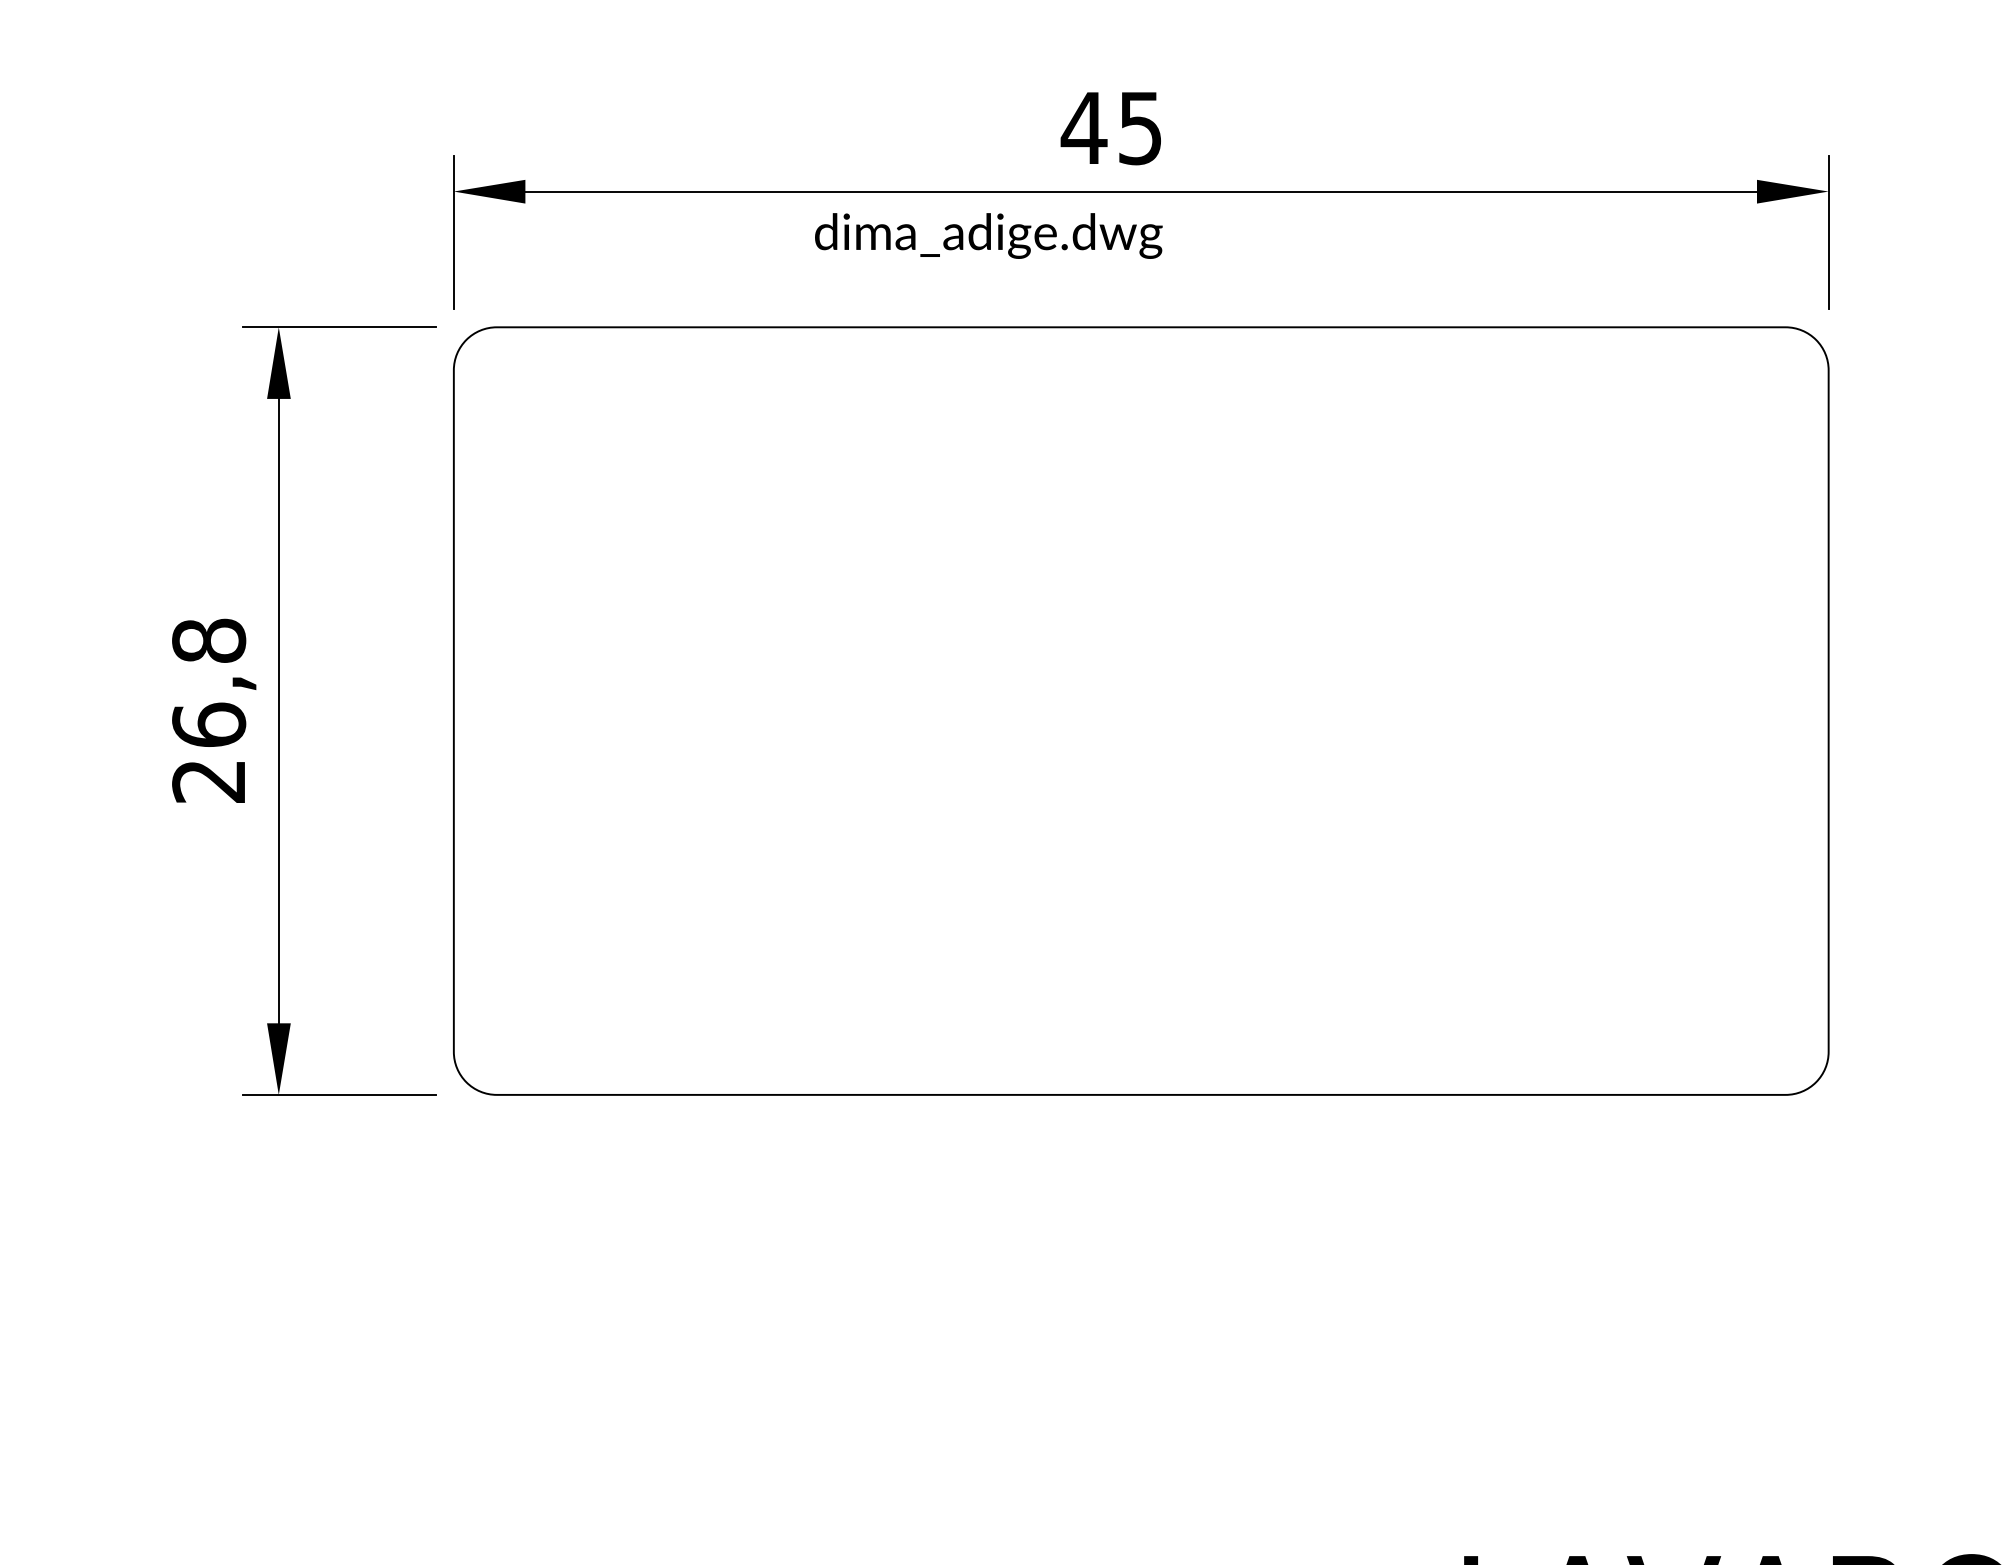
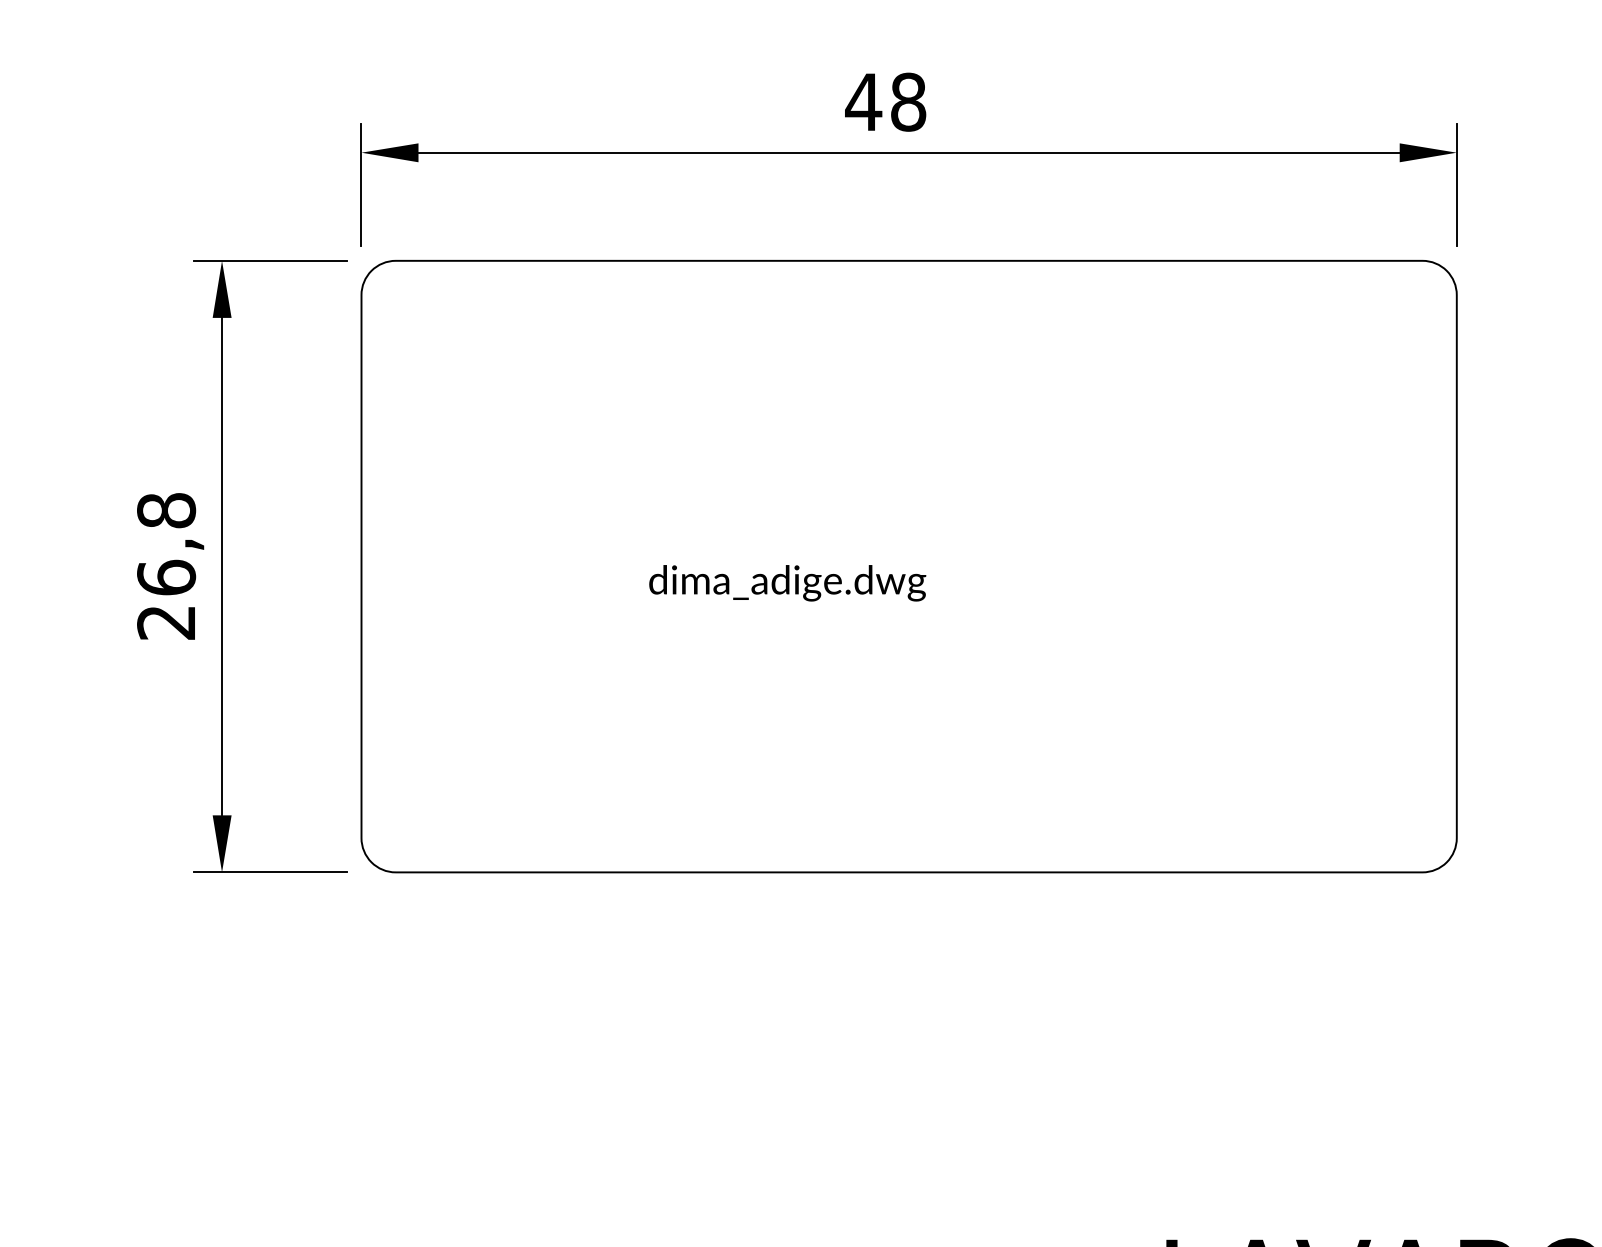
text: (1140, 128) -> (908, 102), 45 -> 48
text: (988, 235) -> (787, 582), moved

